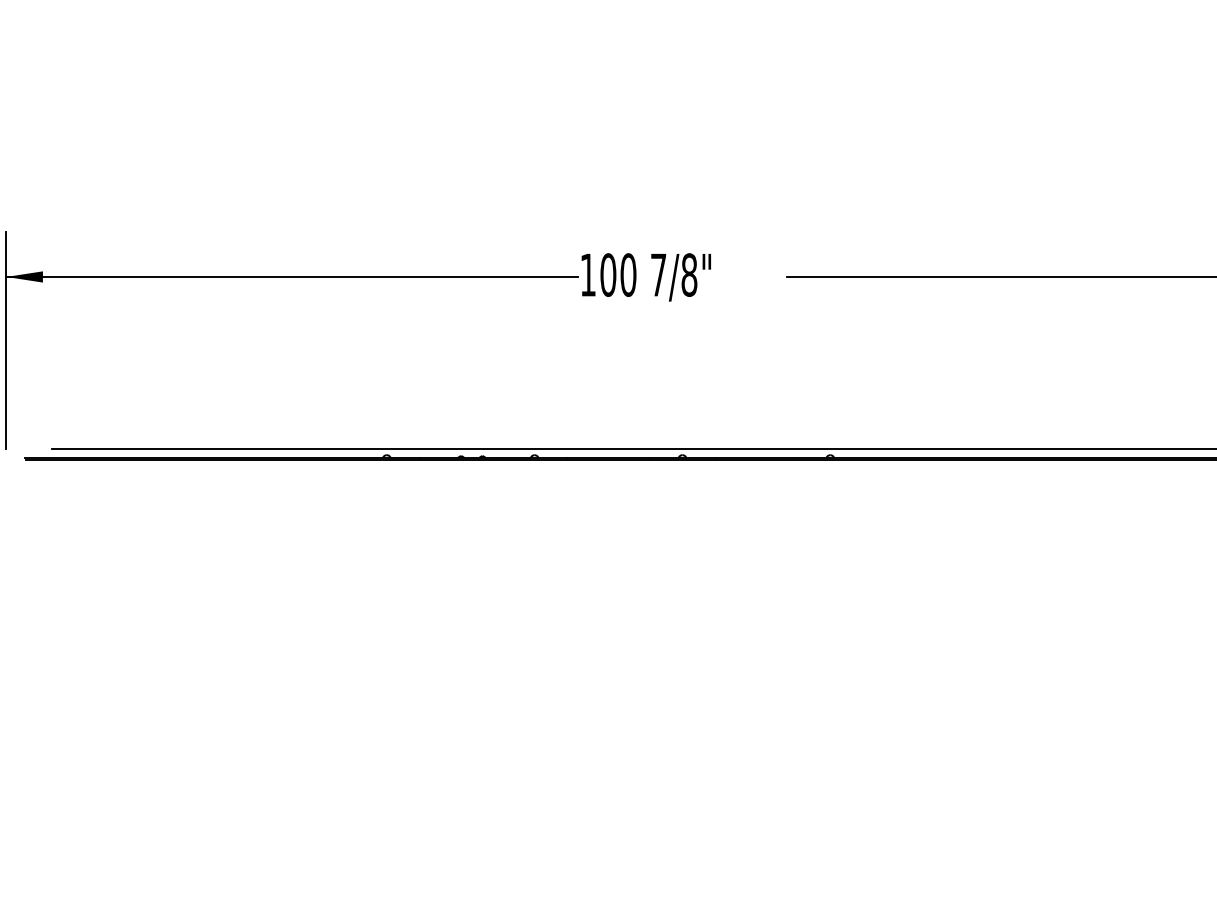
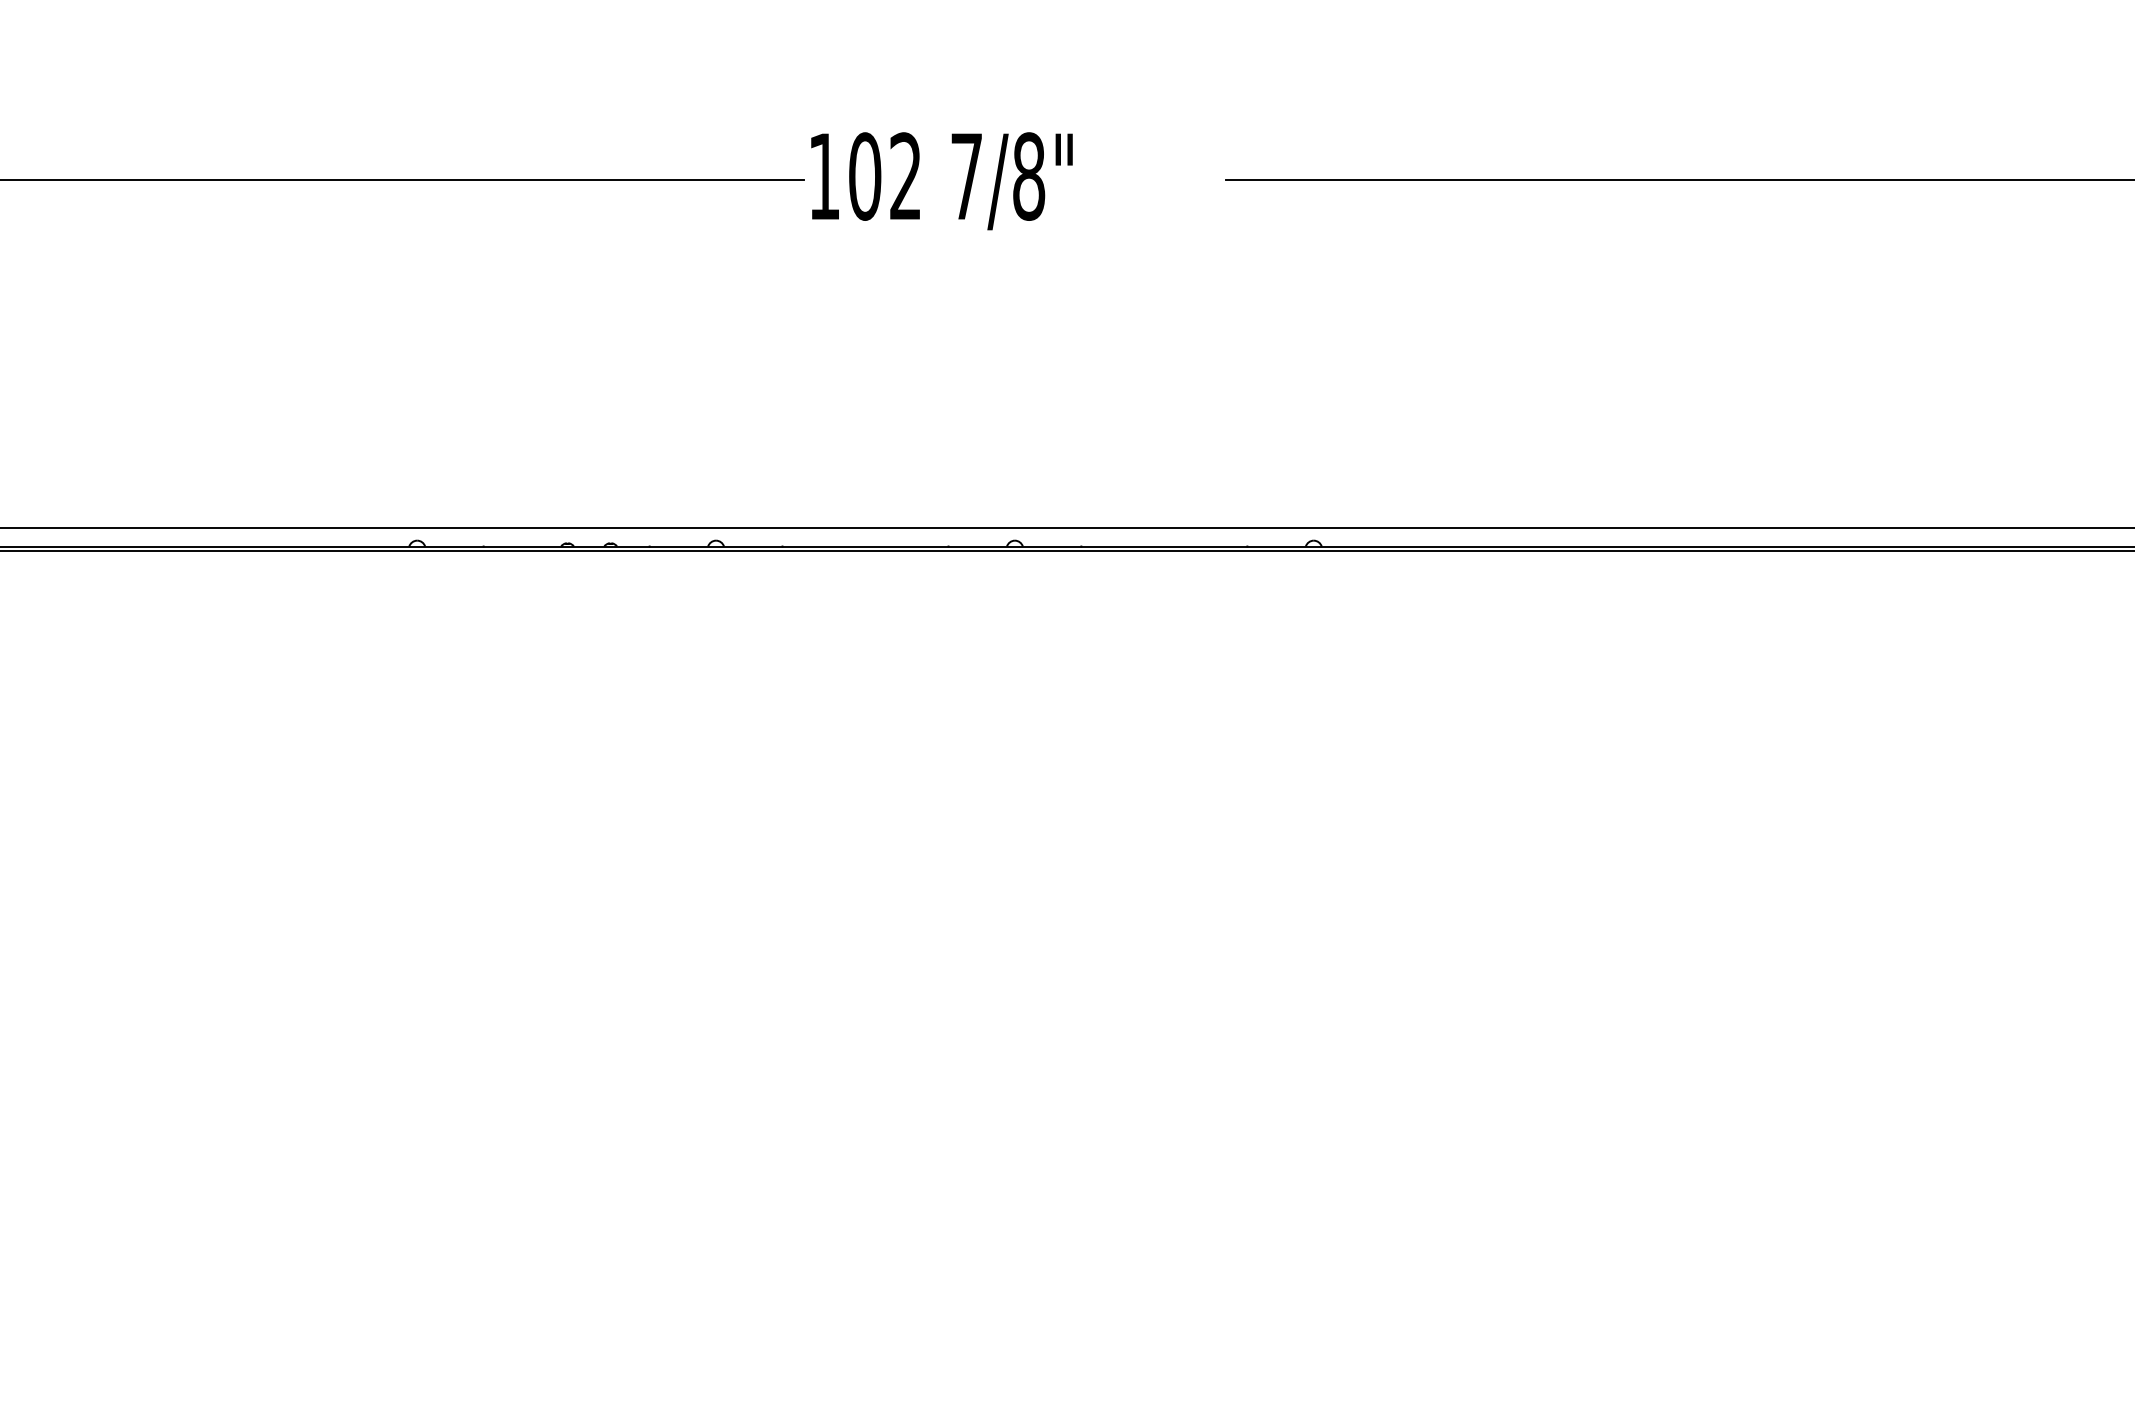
text: (628, 274) -> (905, 175), 100 -> 102

